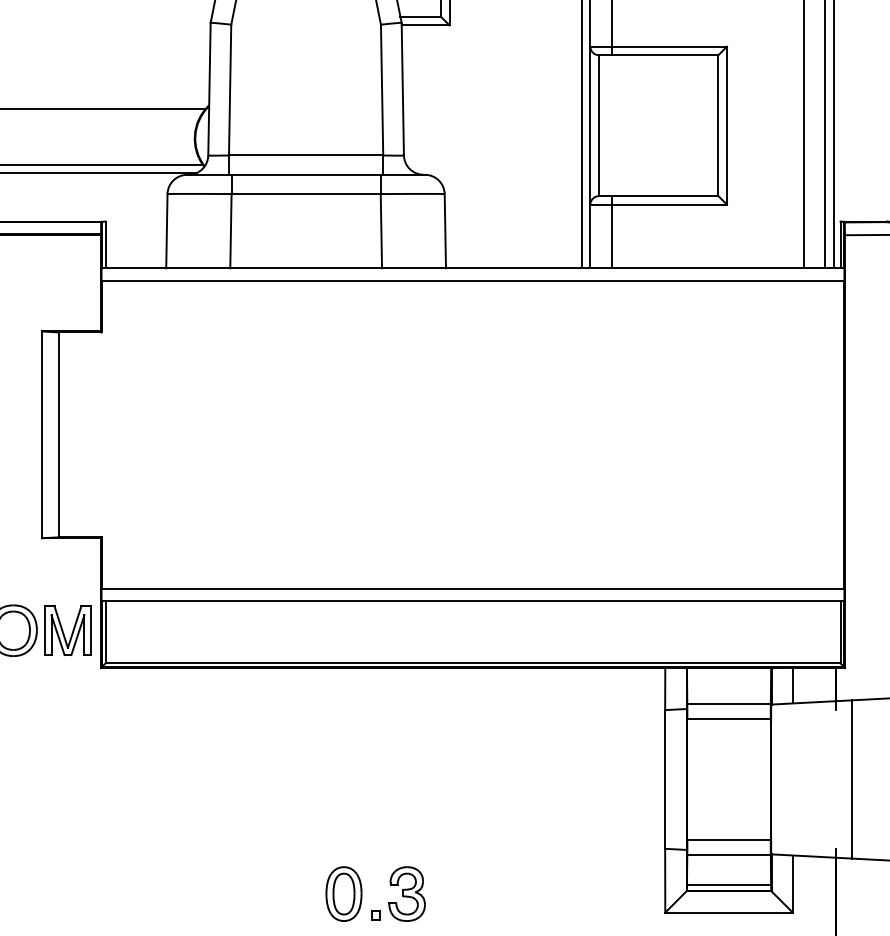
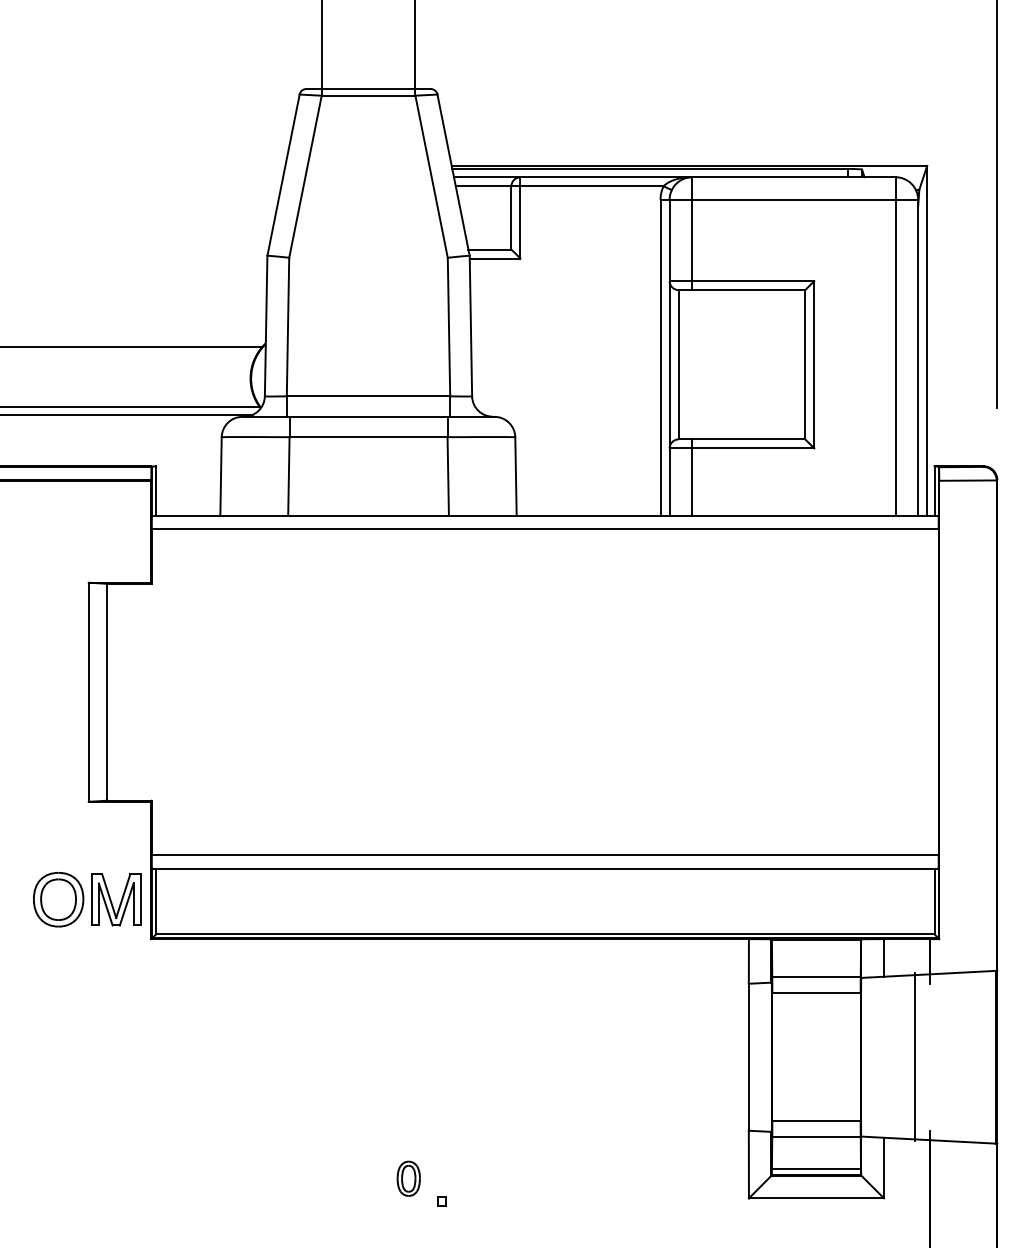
line: (851, 779) -> (914, 1057), moved
part: (343, 893) -> (408, 1178), size x0.6
part: (407, 893) -> (475, 1178), removed

